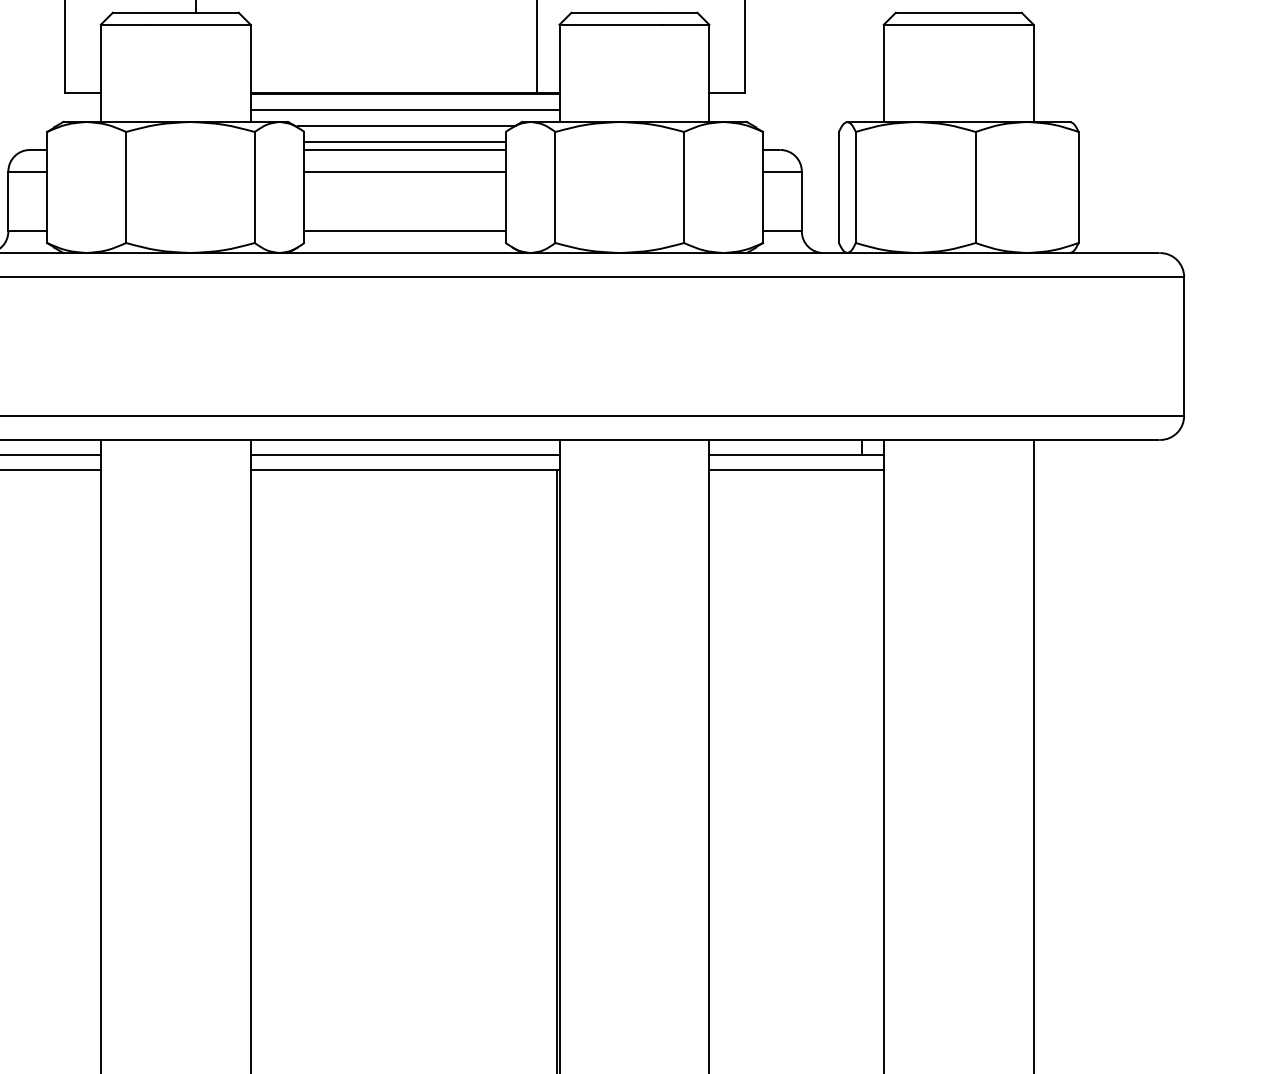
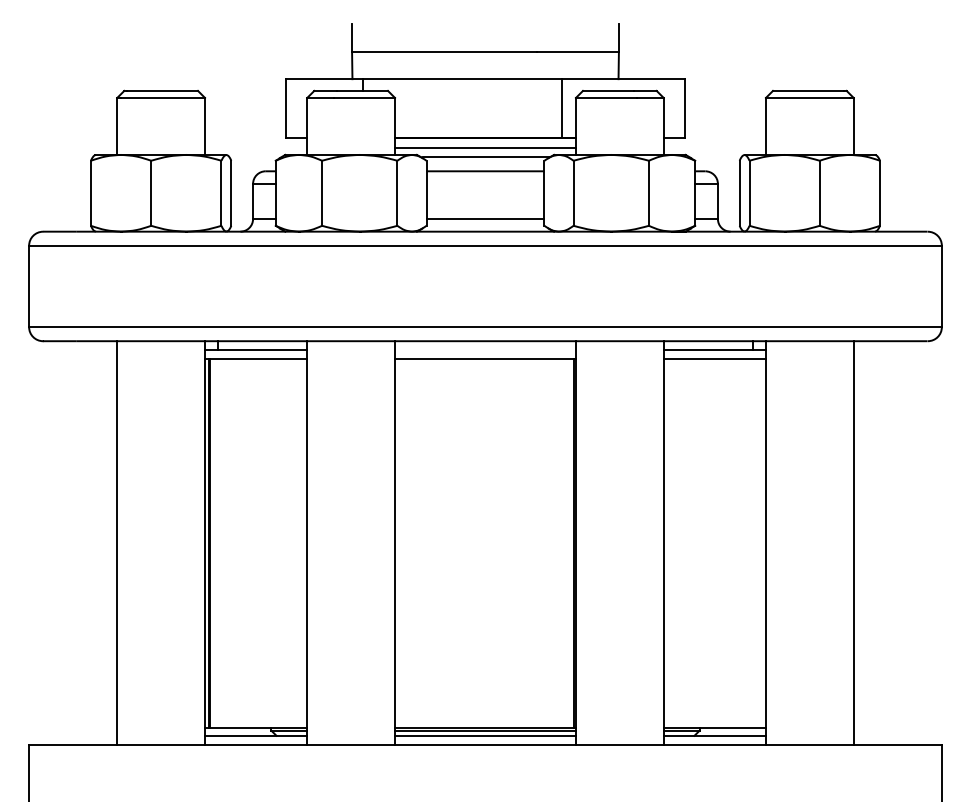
line: (405, 141) -> (485, 166), removed
line: (405, 170) -> (485, 183), removed
line: (405, 455) -> (485, 350), removed

